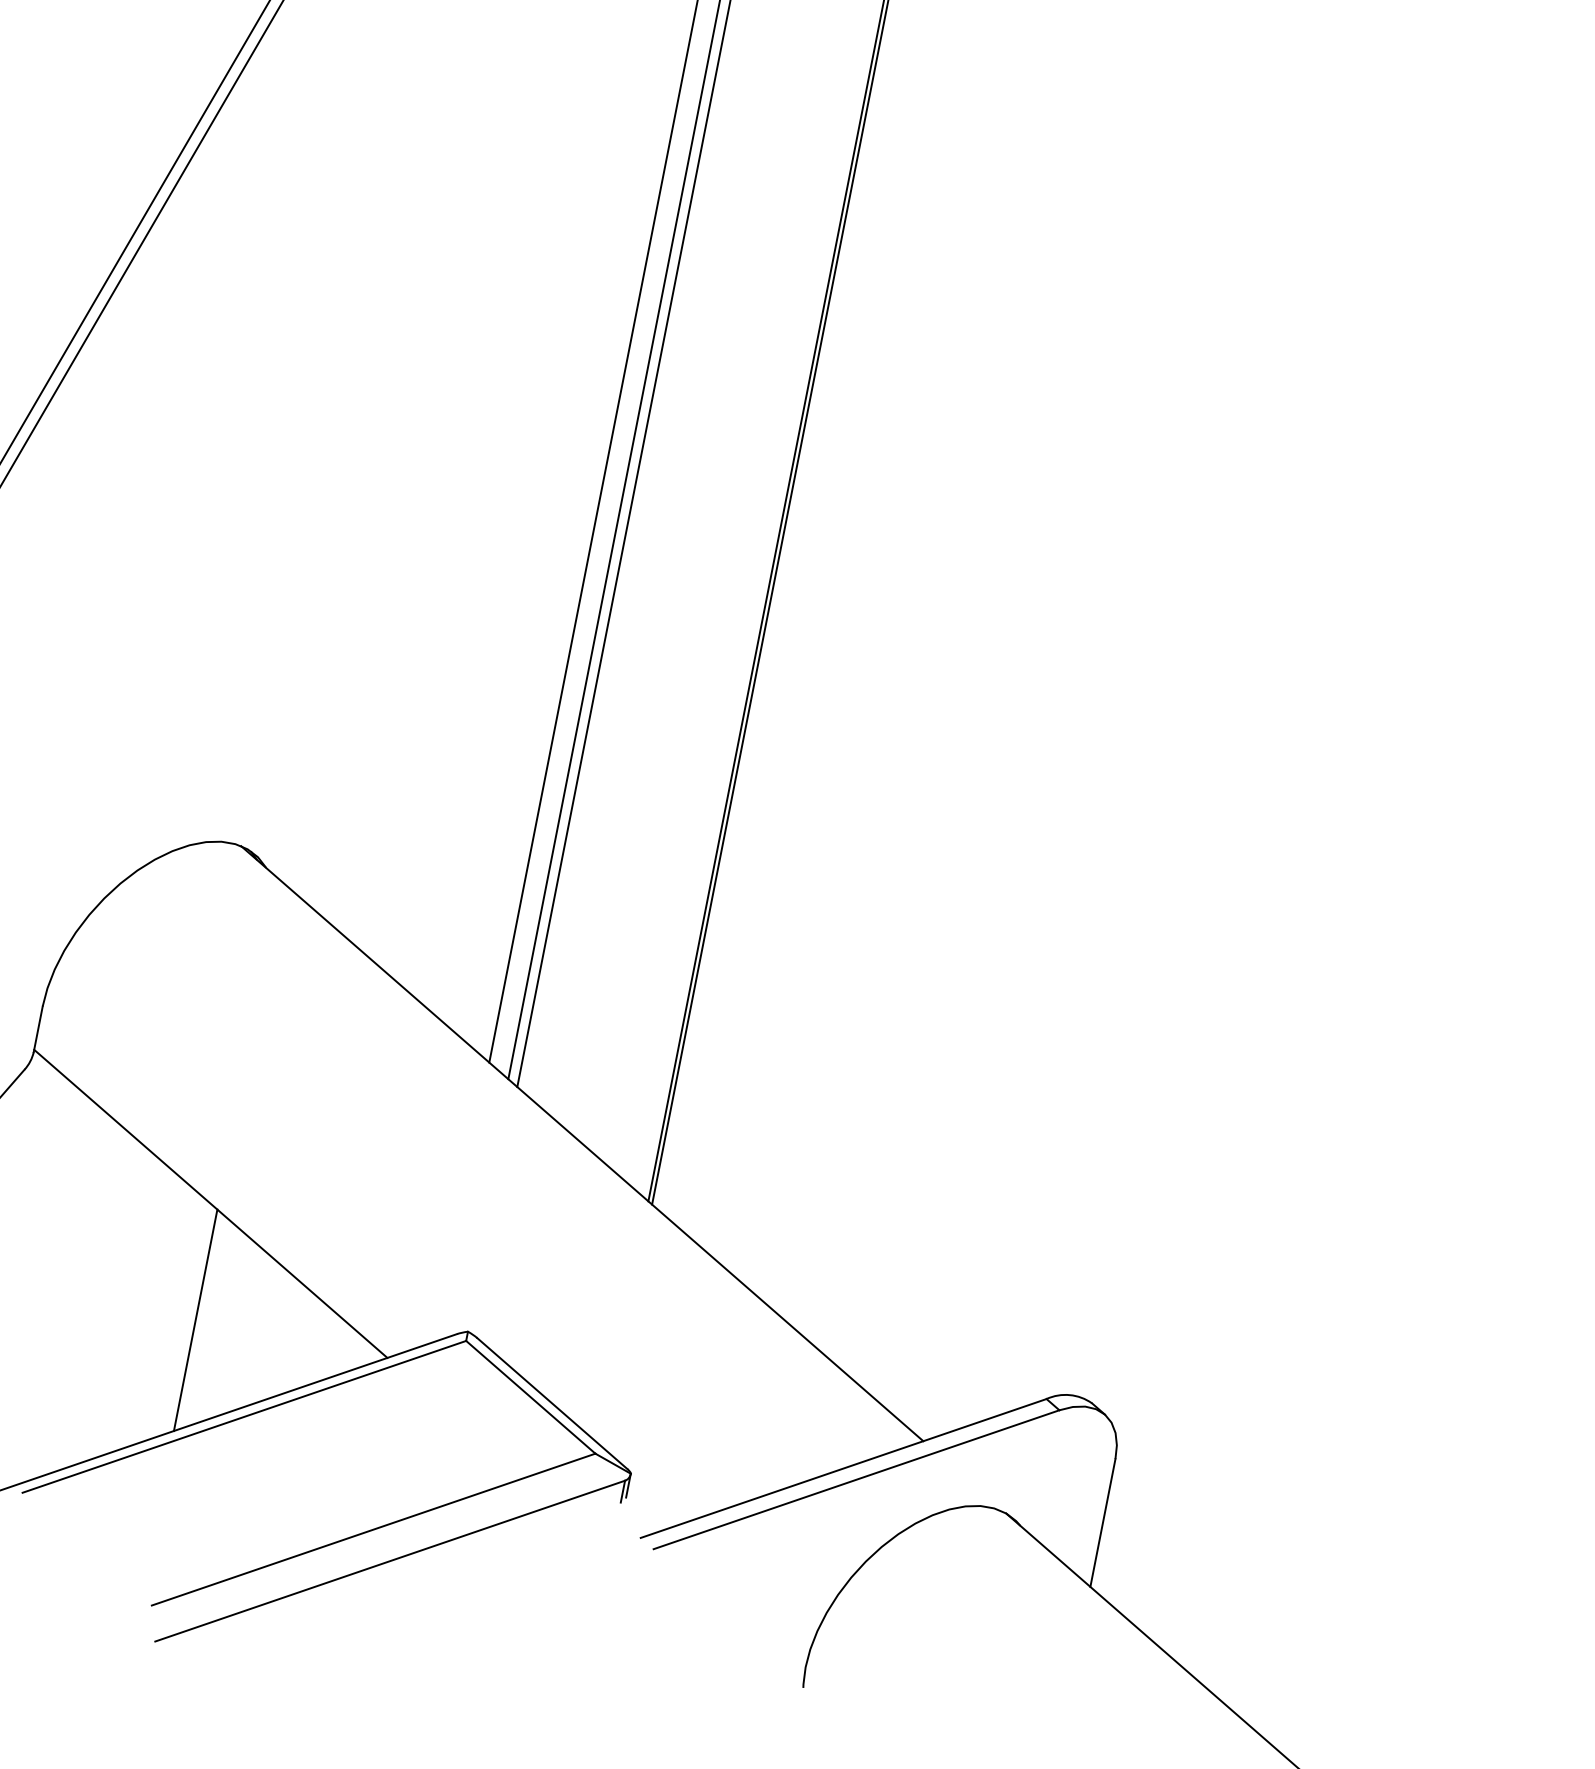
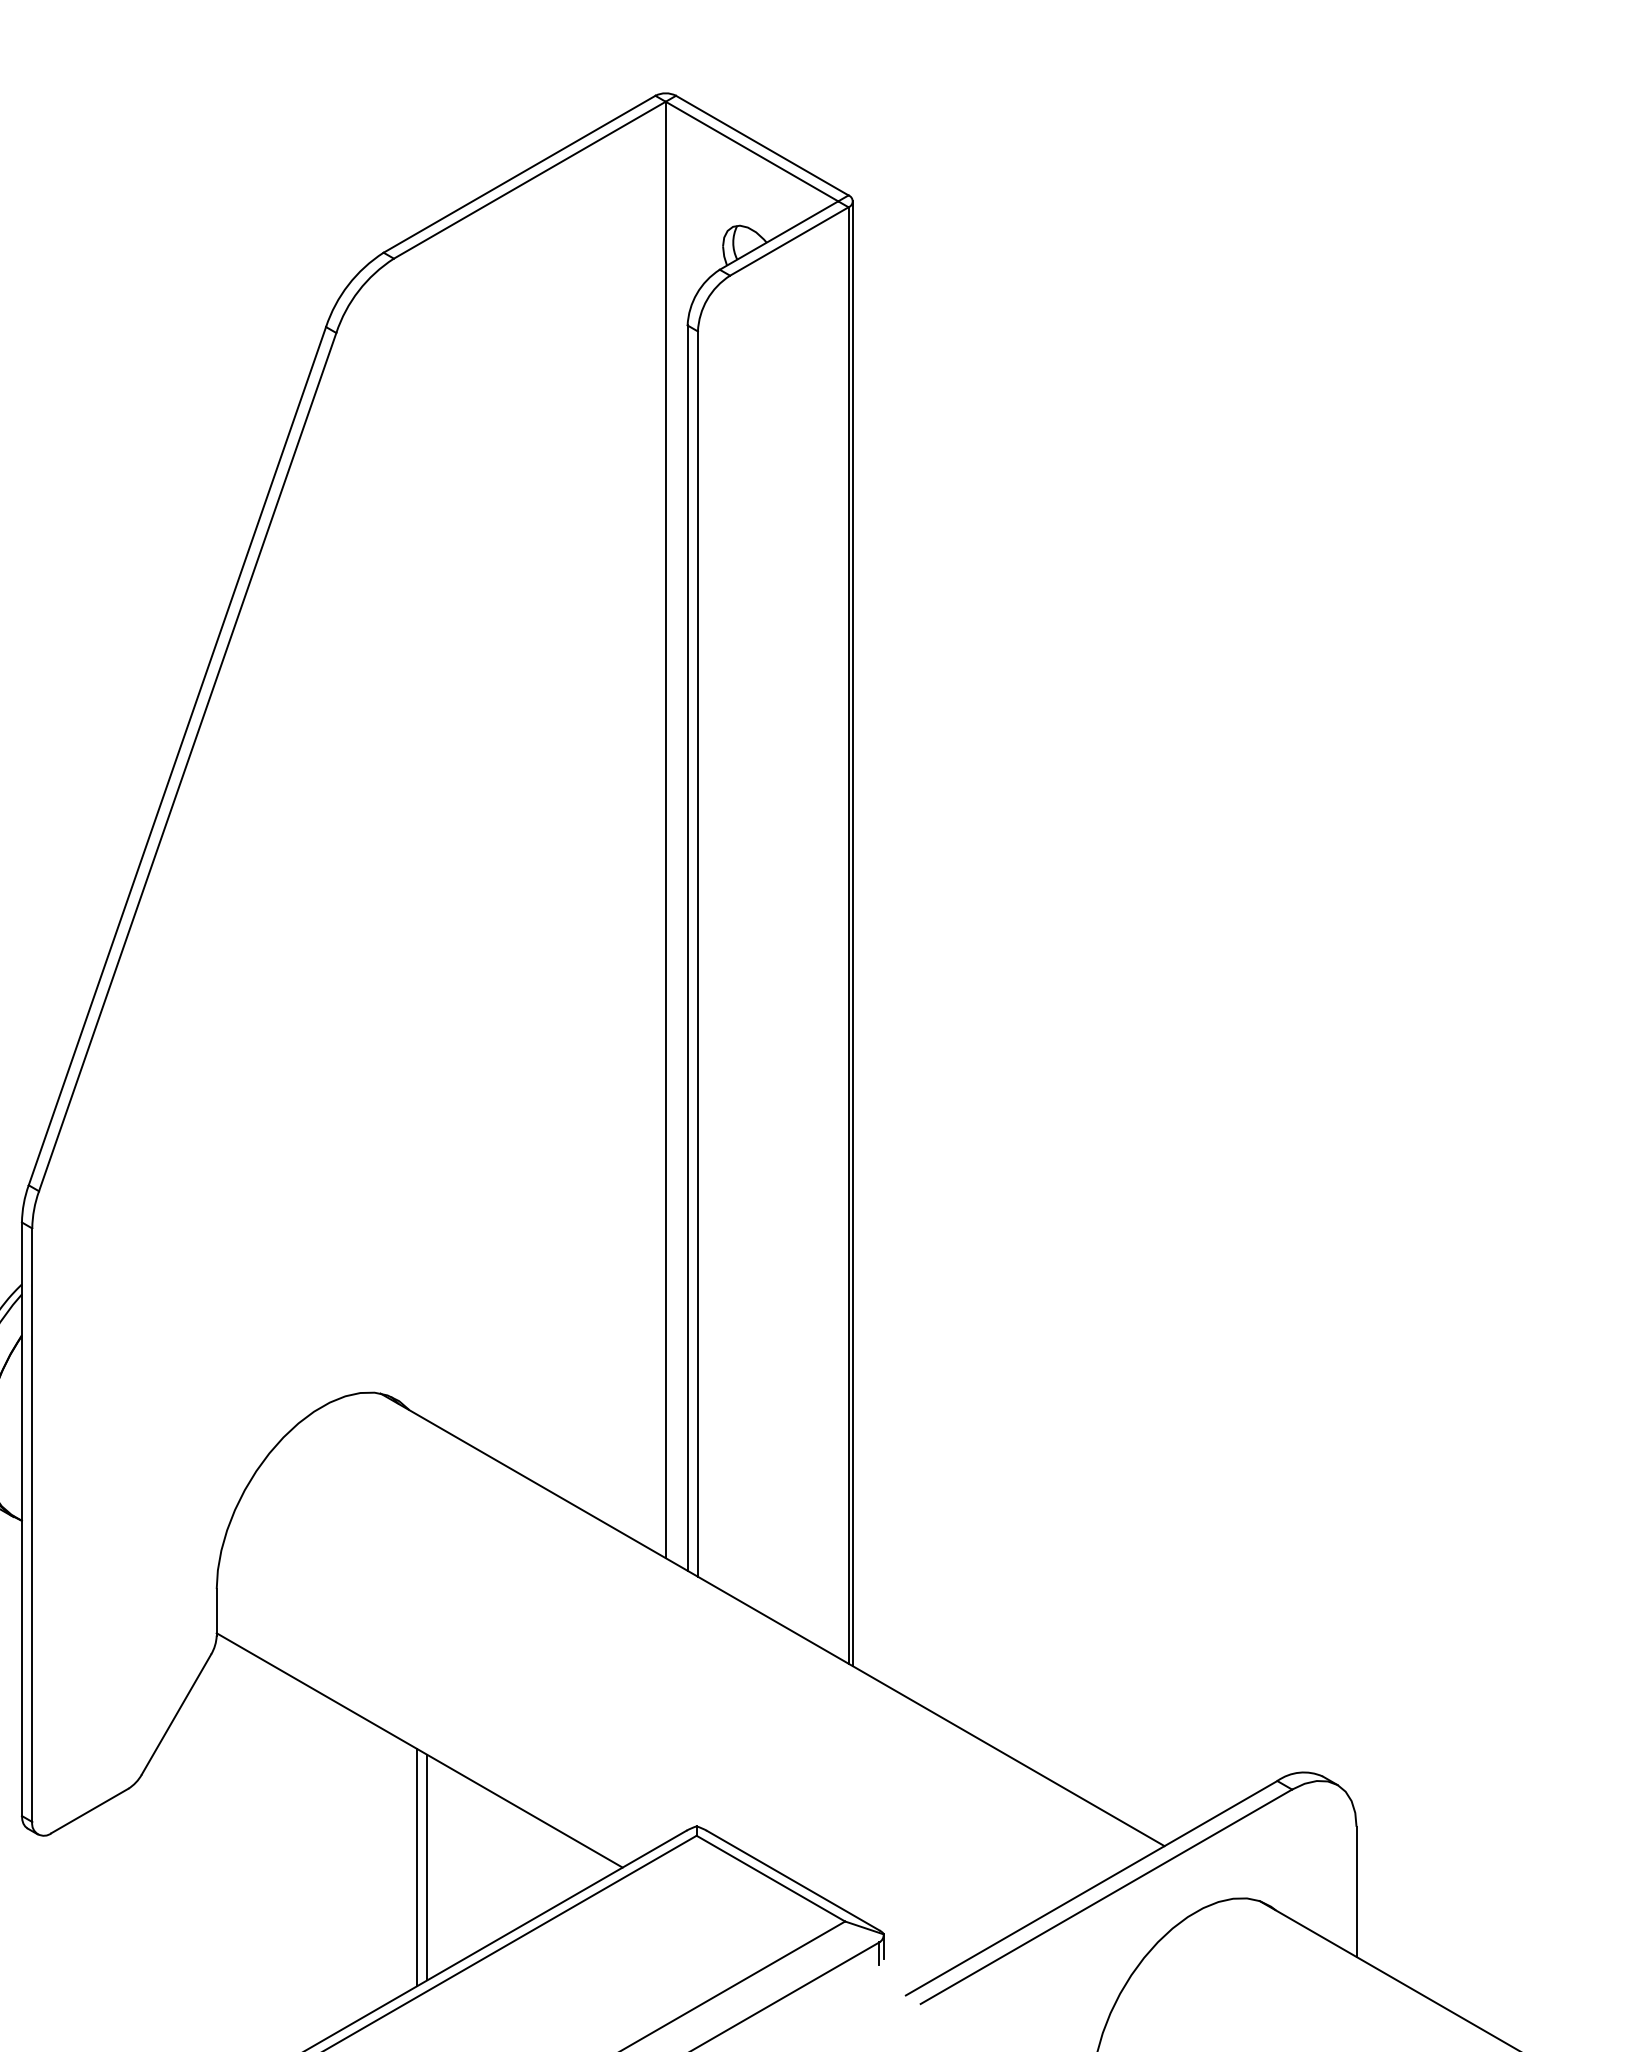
line: (185, 1318) -> (416, 1867), added

